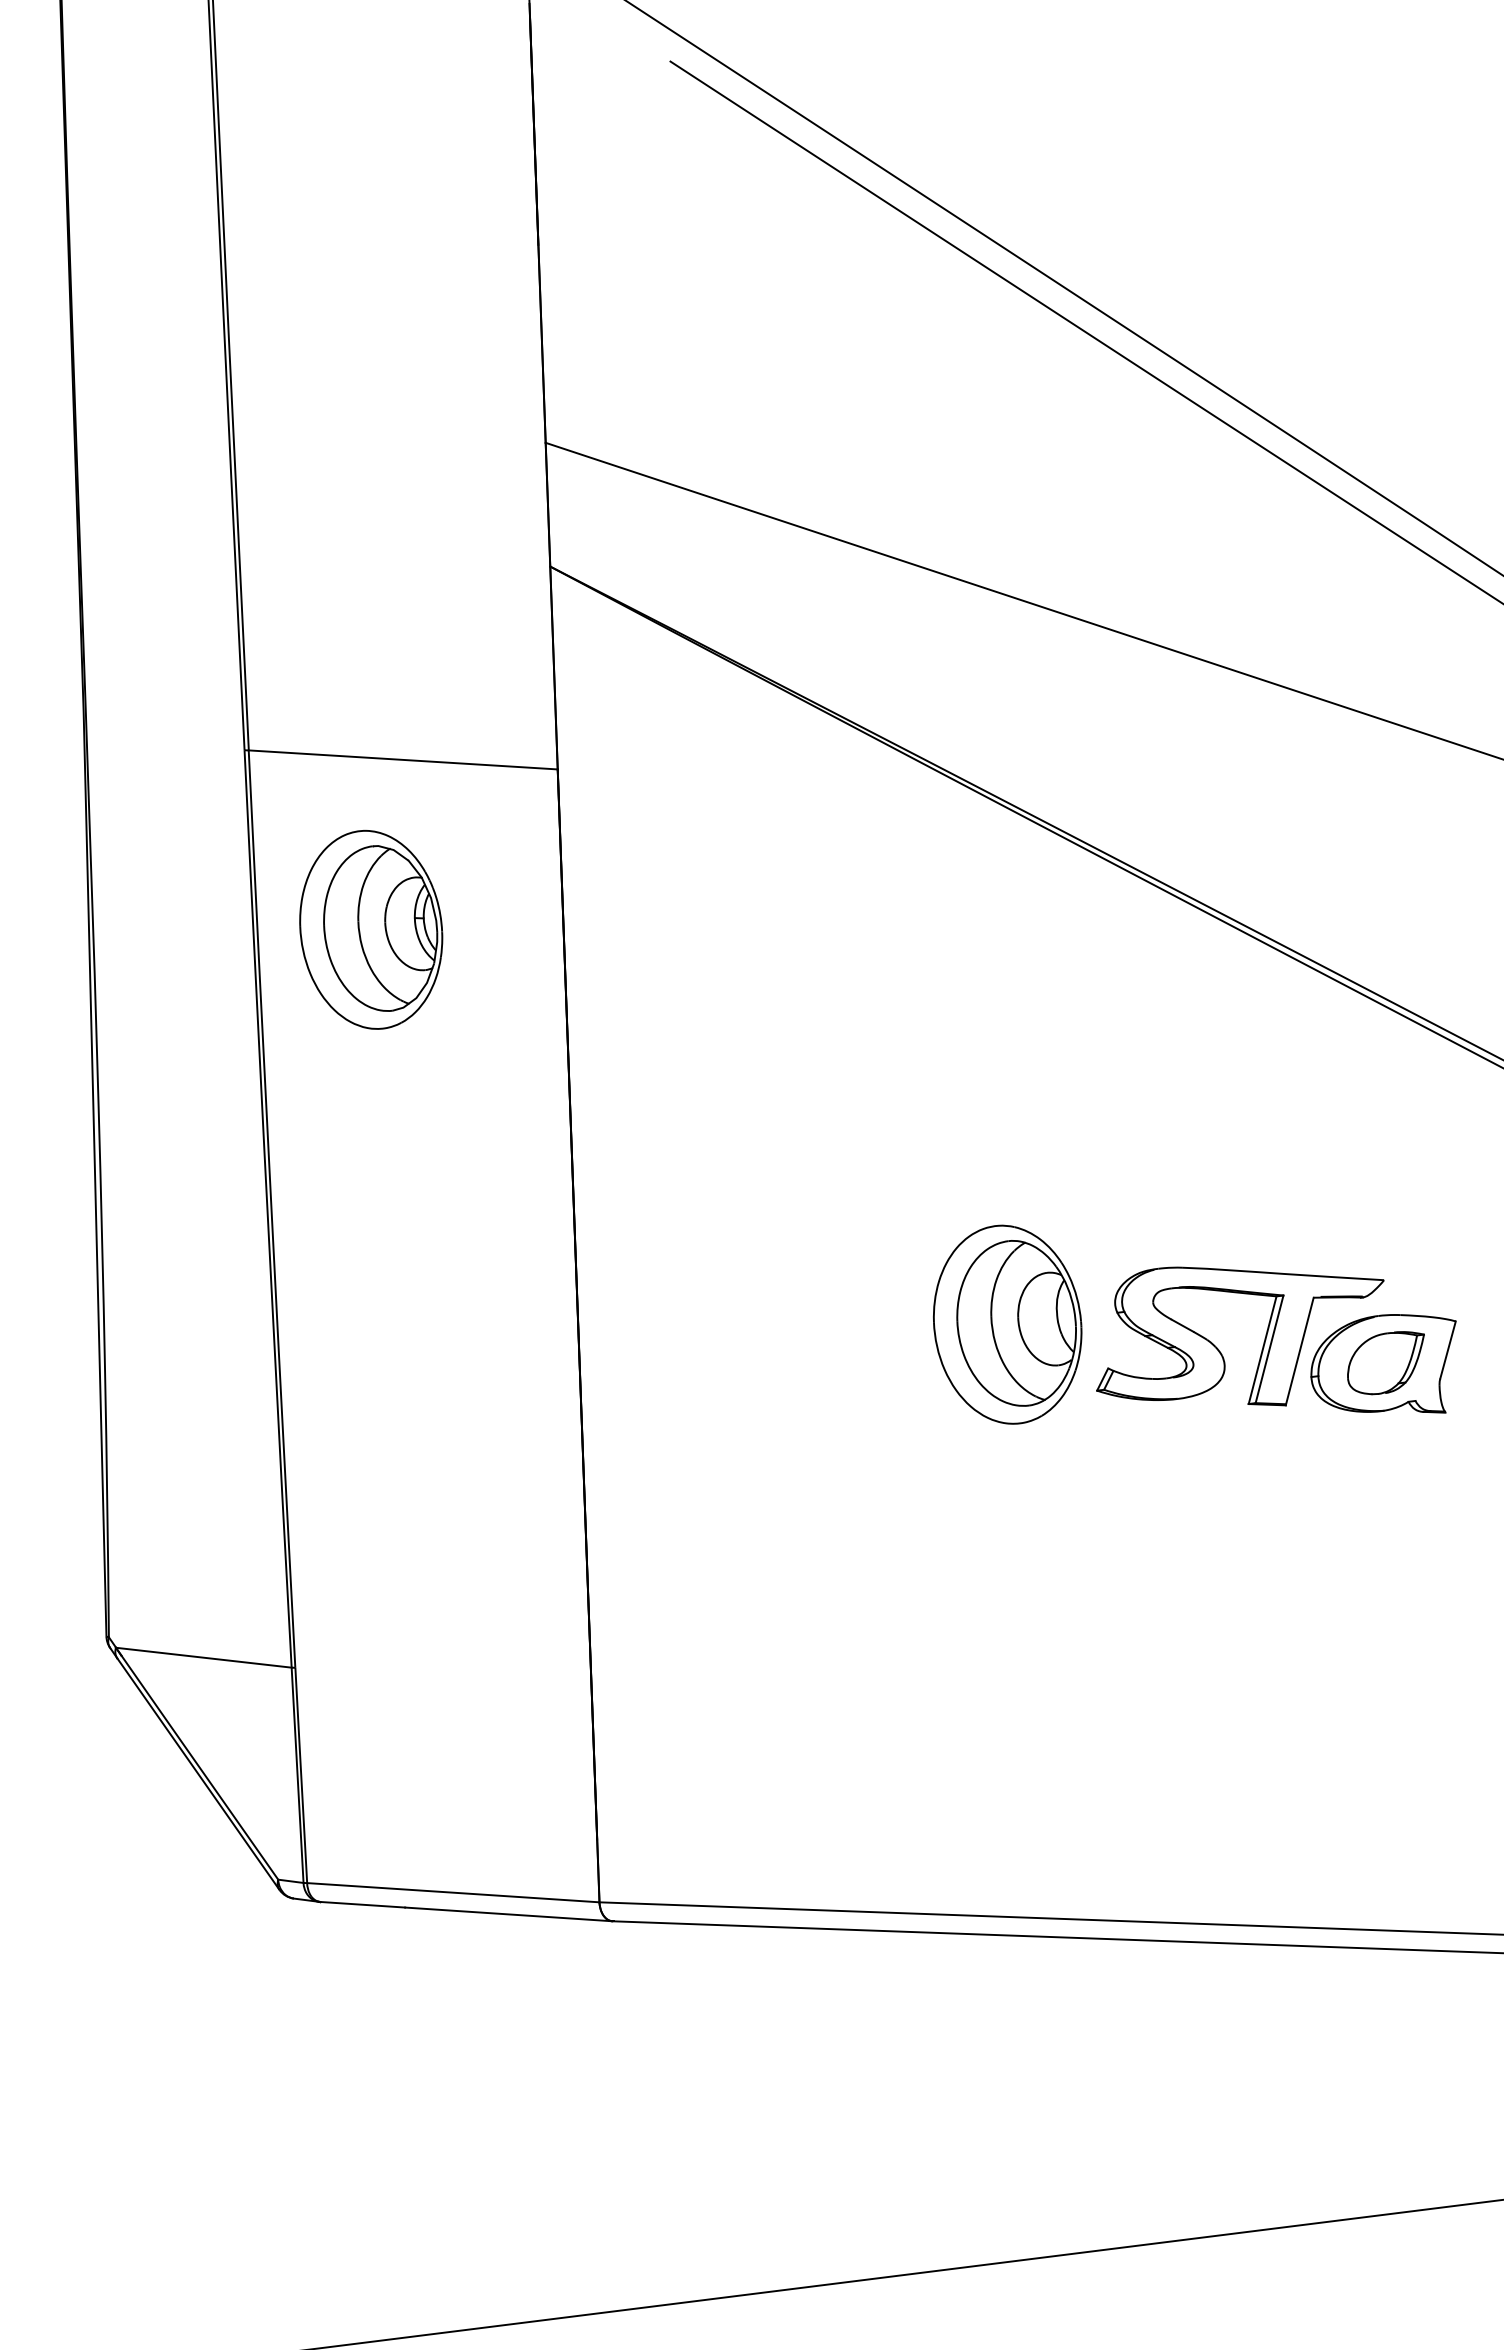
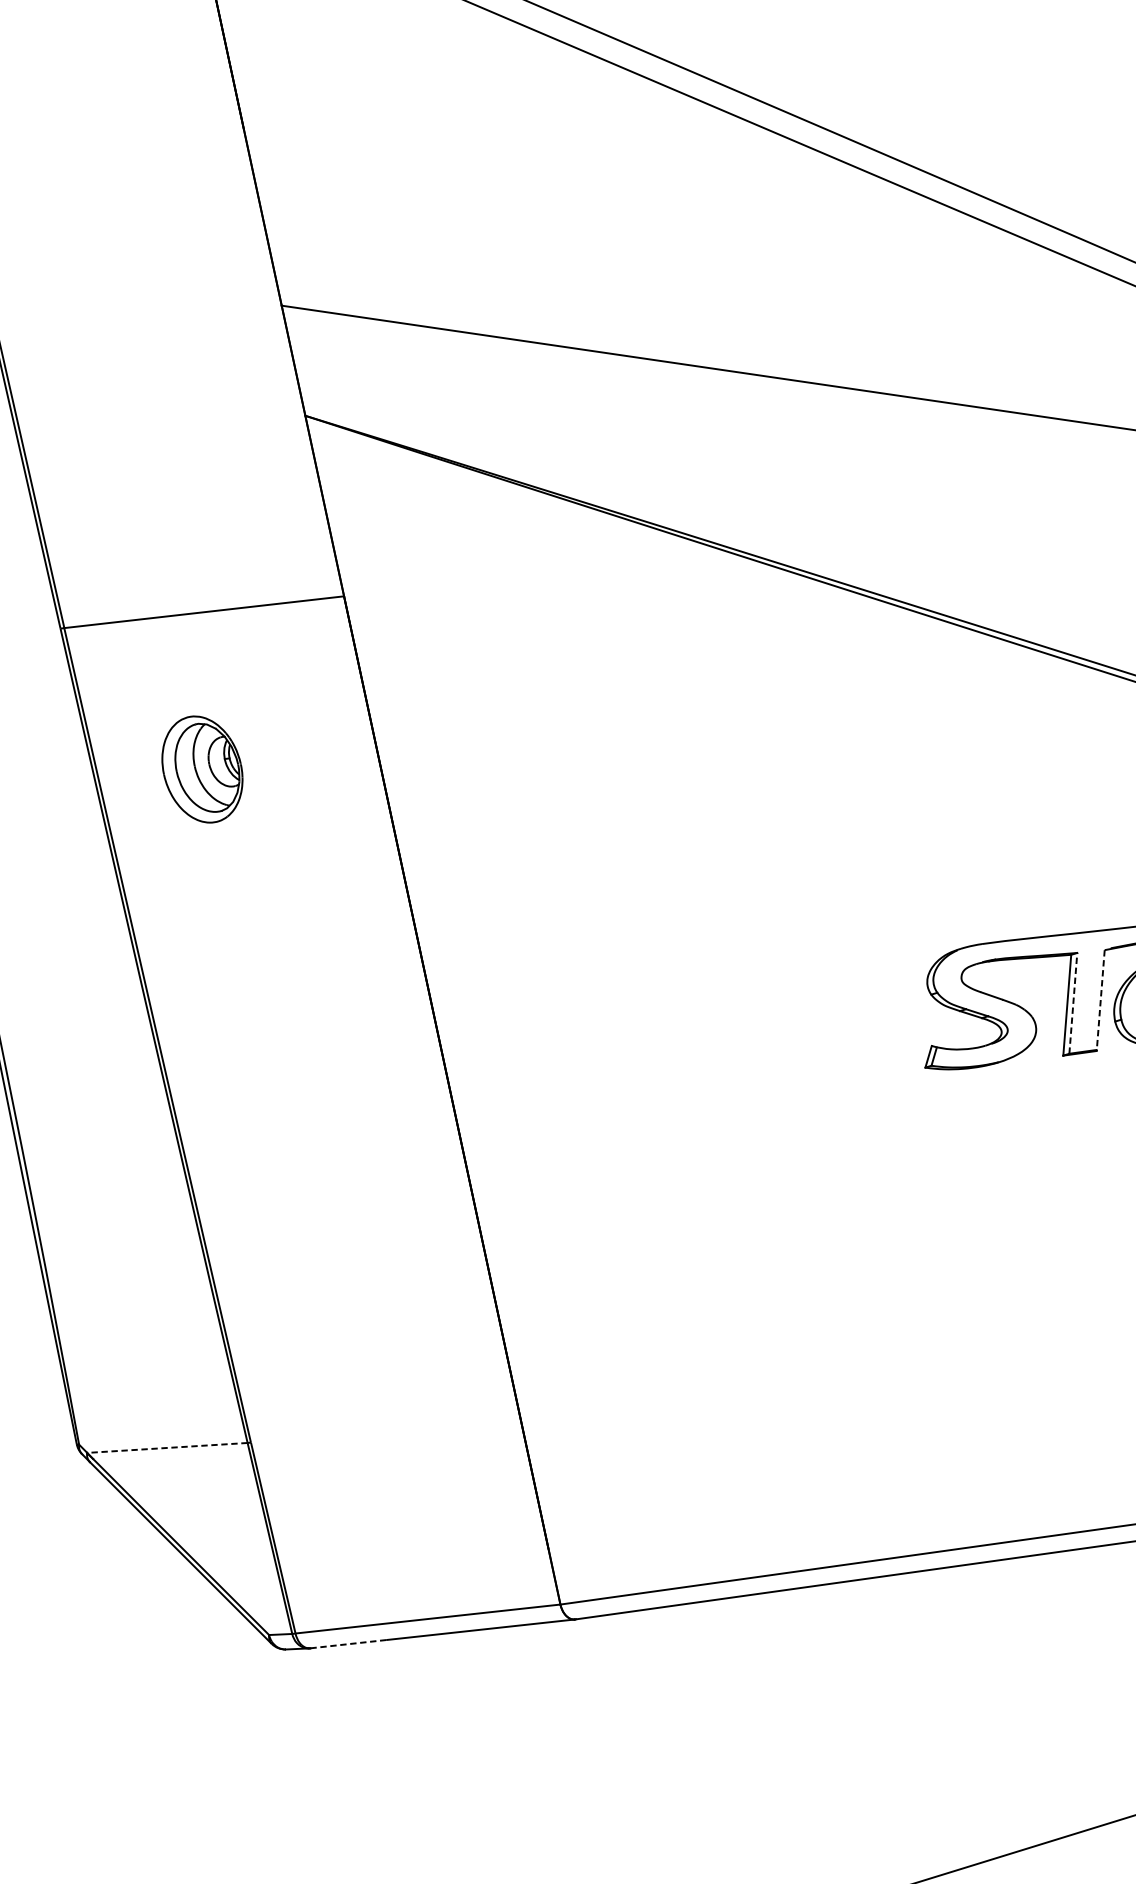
part: (371, 929) -> (202, 769), size x0.6
part: (1007, 1324) -> (834, 1022), removed
line: (1269, 1349) -> (1073, 1003), solid -> dashed
line: (1299, 1351) -> (1100, 1000), solid -> dashed
line: (203, 1657) -> (167, 1447), solid -> dashed
line: (363, 1904) -> (349, 1643), solid -> dashed

